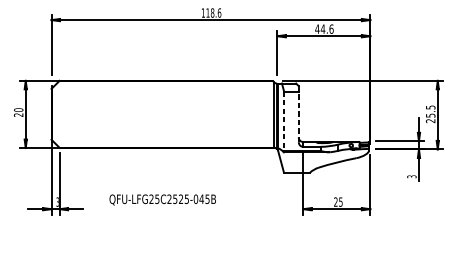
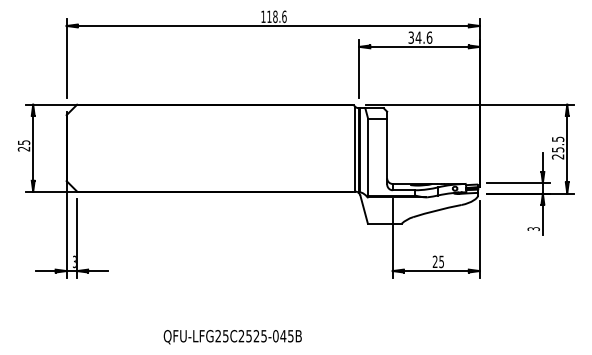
text: (317, 28) -> (411, 37), 44.6 -> 34.6
text: (18, 109) -> (23, 142), 20 -> 25
line: (299, 116) -> (387, 151), dashed -> solid
line: (284, 121) -> (368, 157), dashed -> solid
text: (162, 200) -> (232, 337), moved

